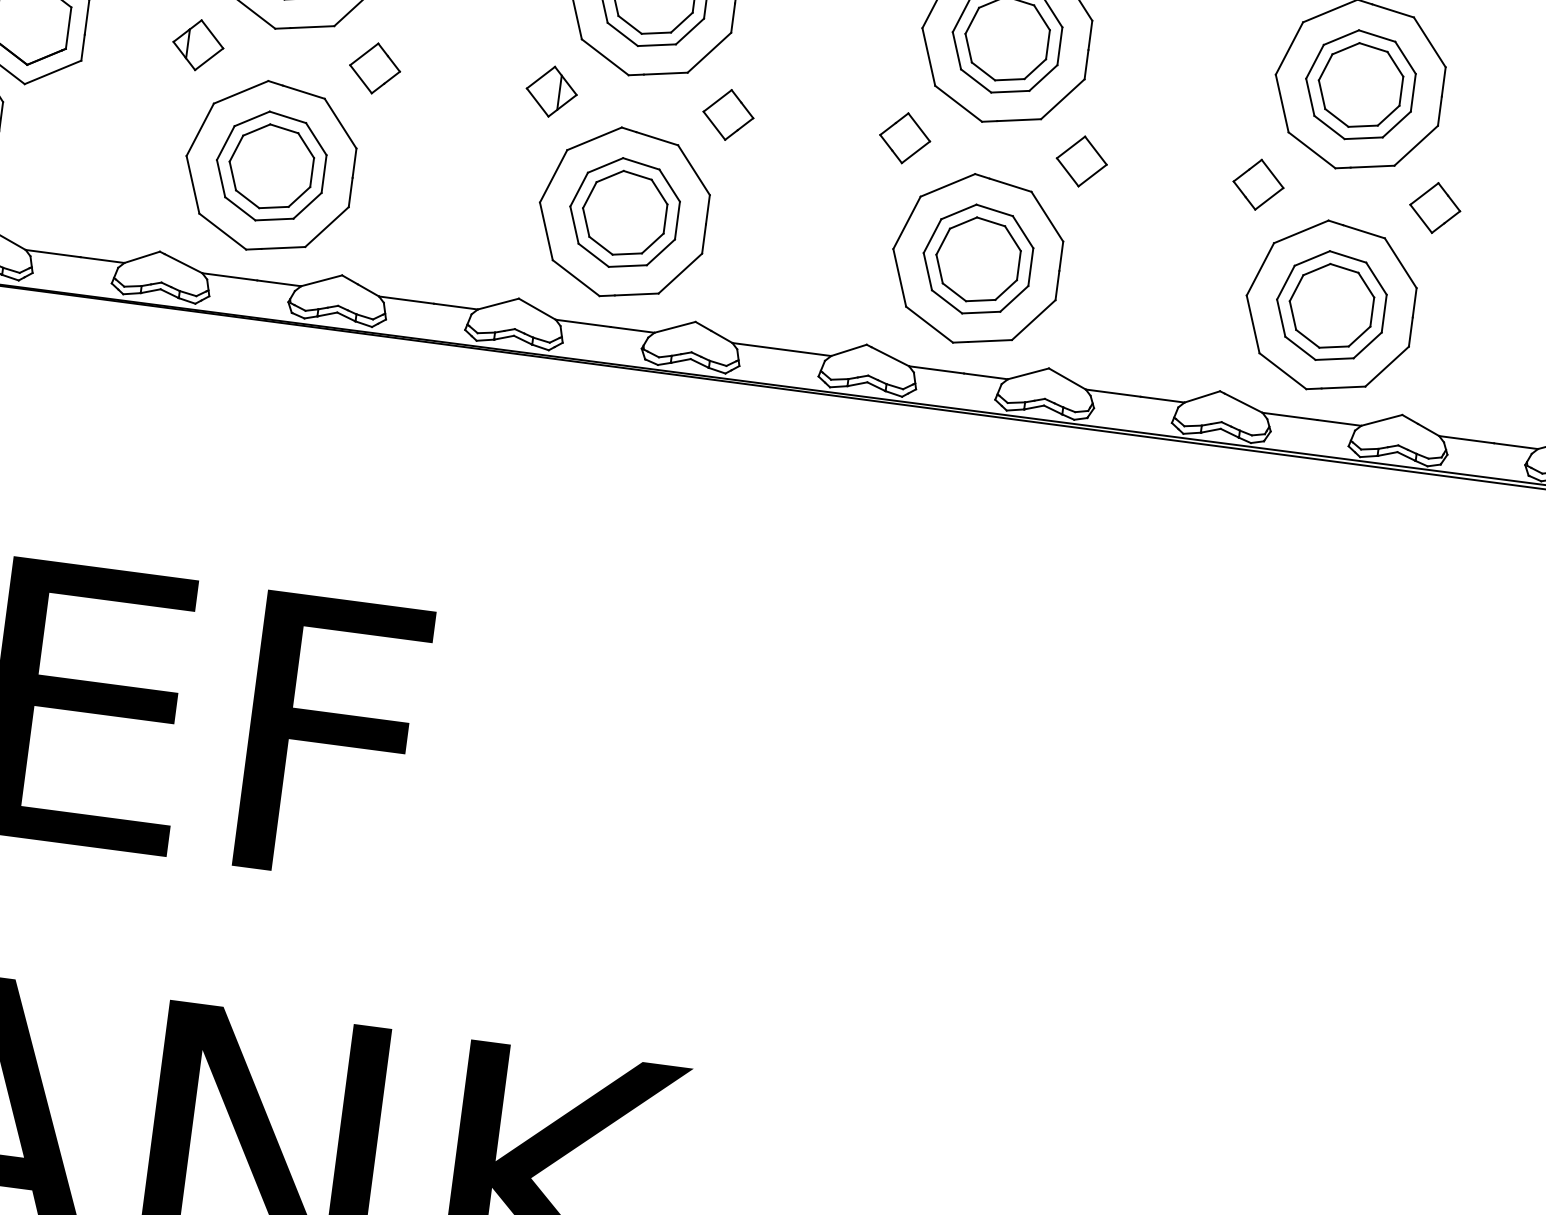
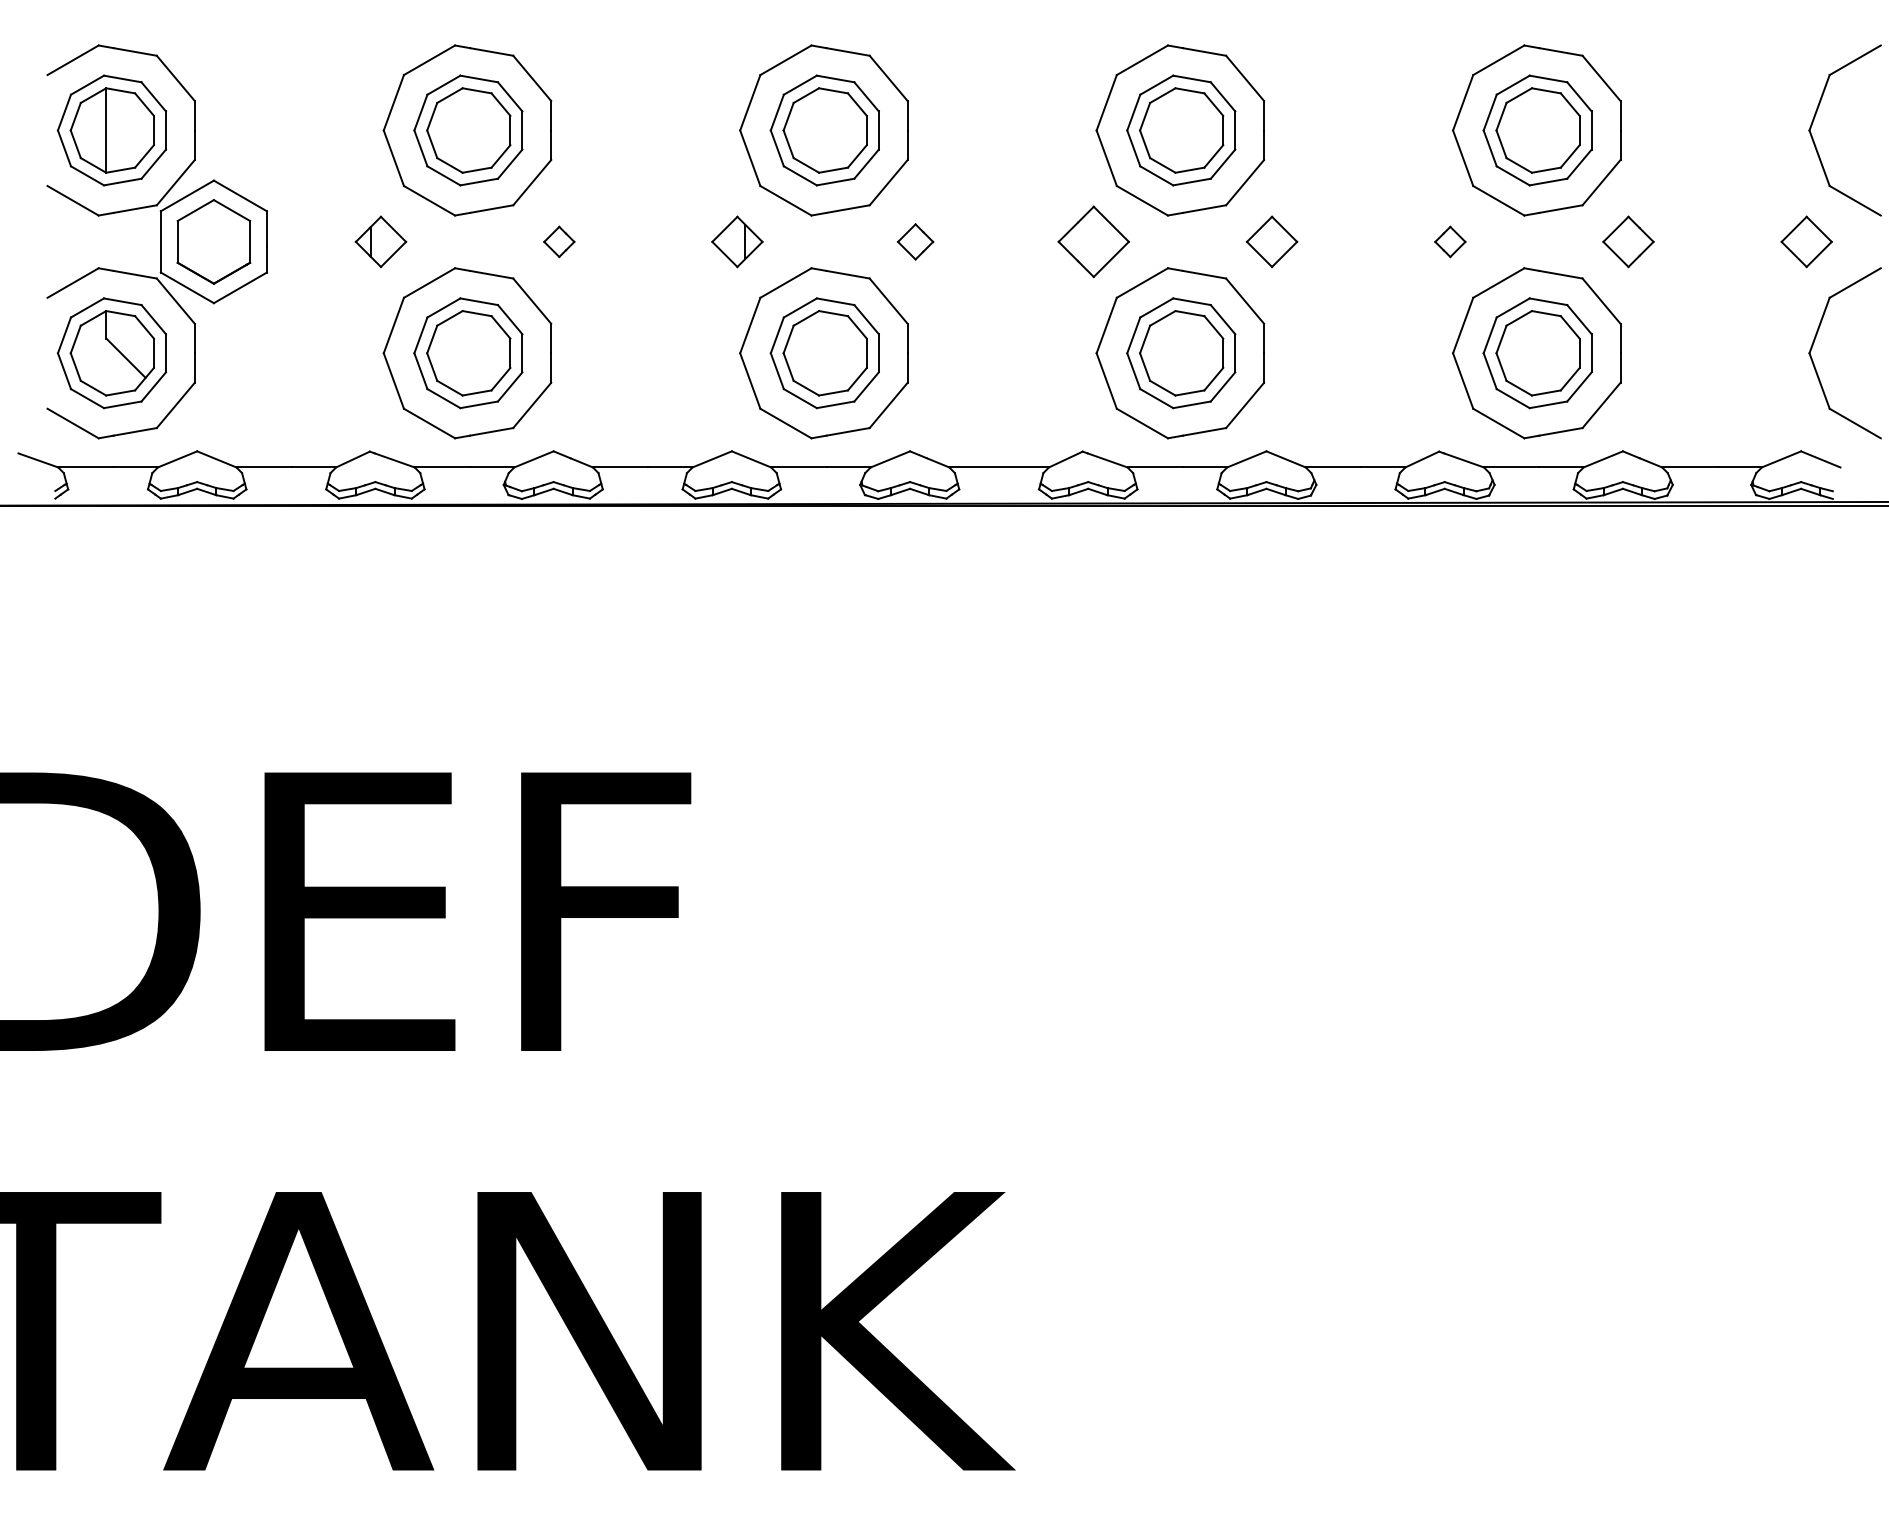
part: (375, 68) -> (559, 241), size x0.6
part: (728, 114) -> (915, 241), size x0.7
part: (904, 137) -> (1093, 241), size x1.4
part: (1258, 184) -> (1450, 241), size x0.6

